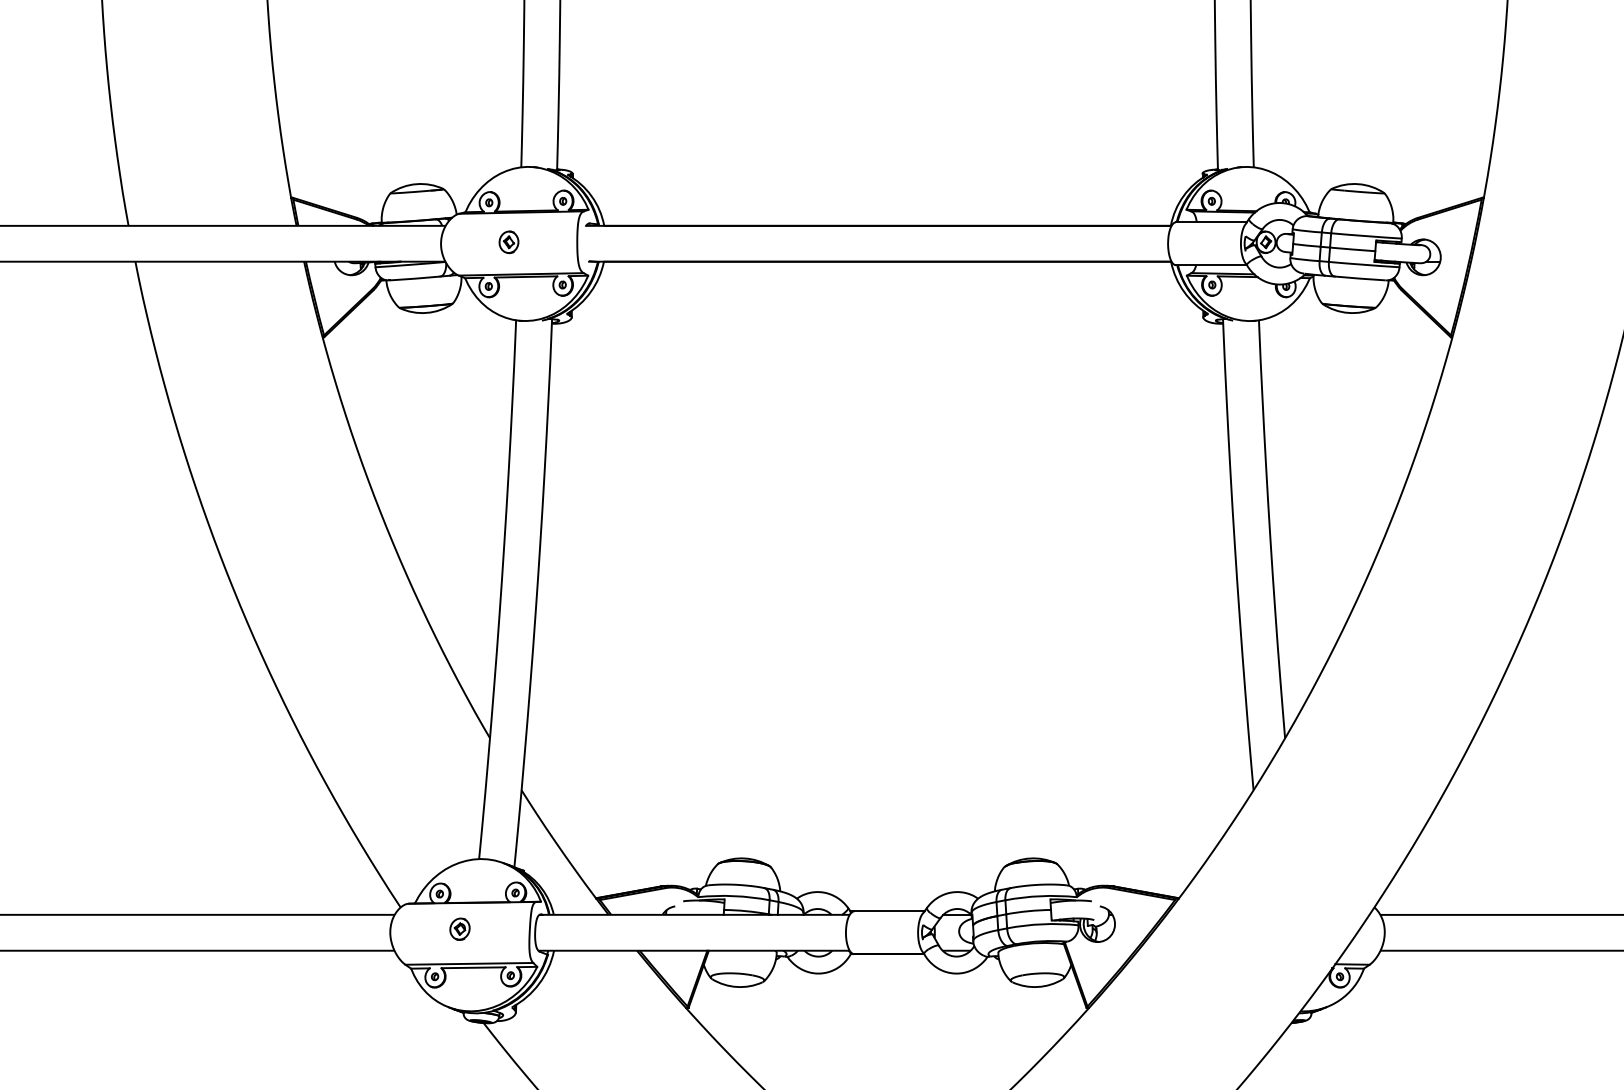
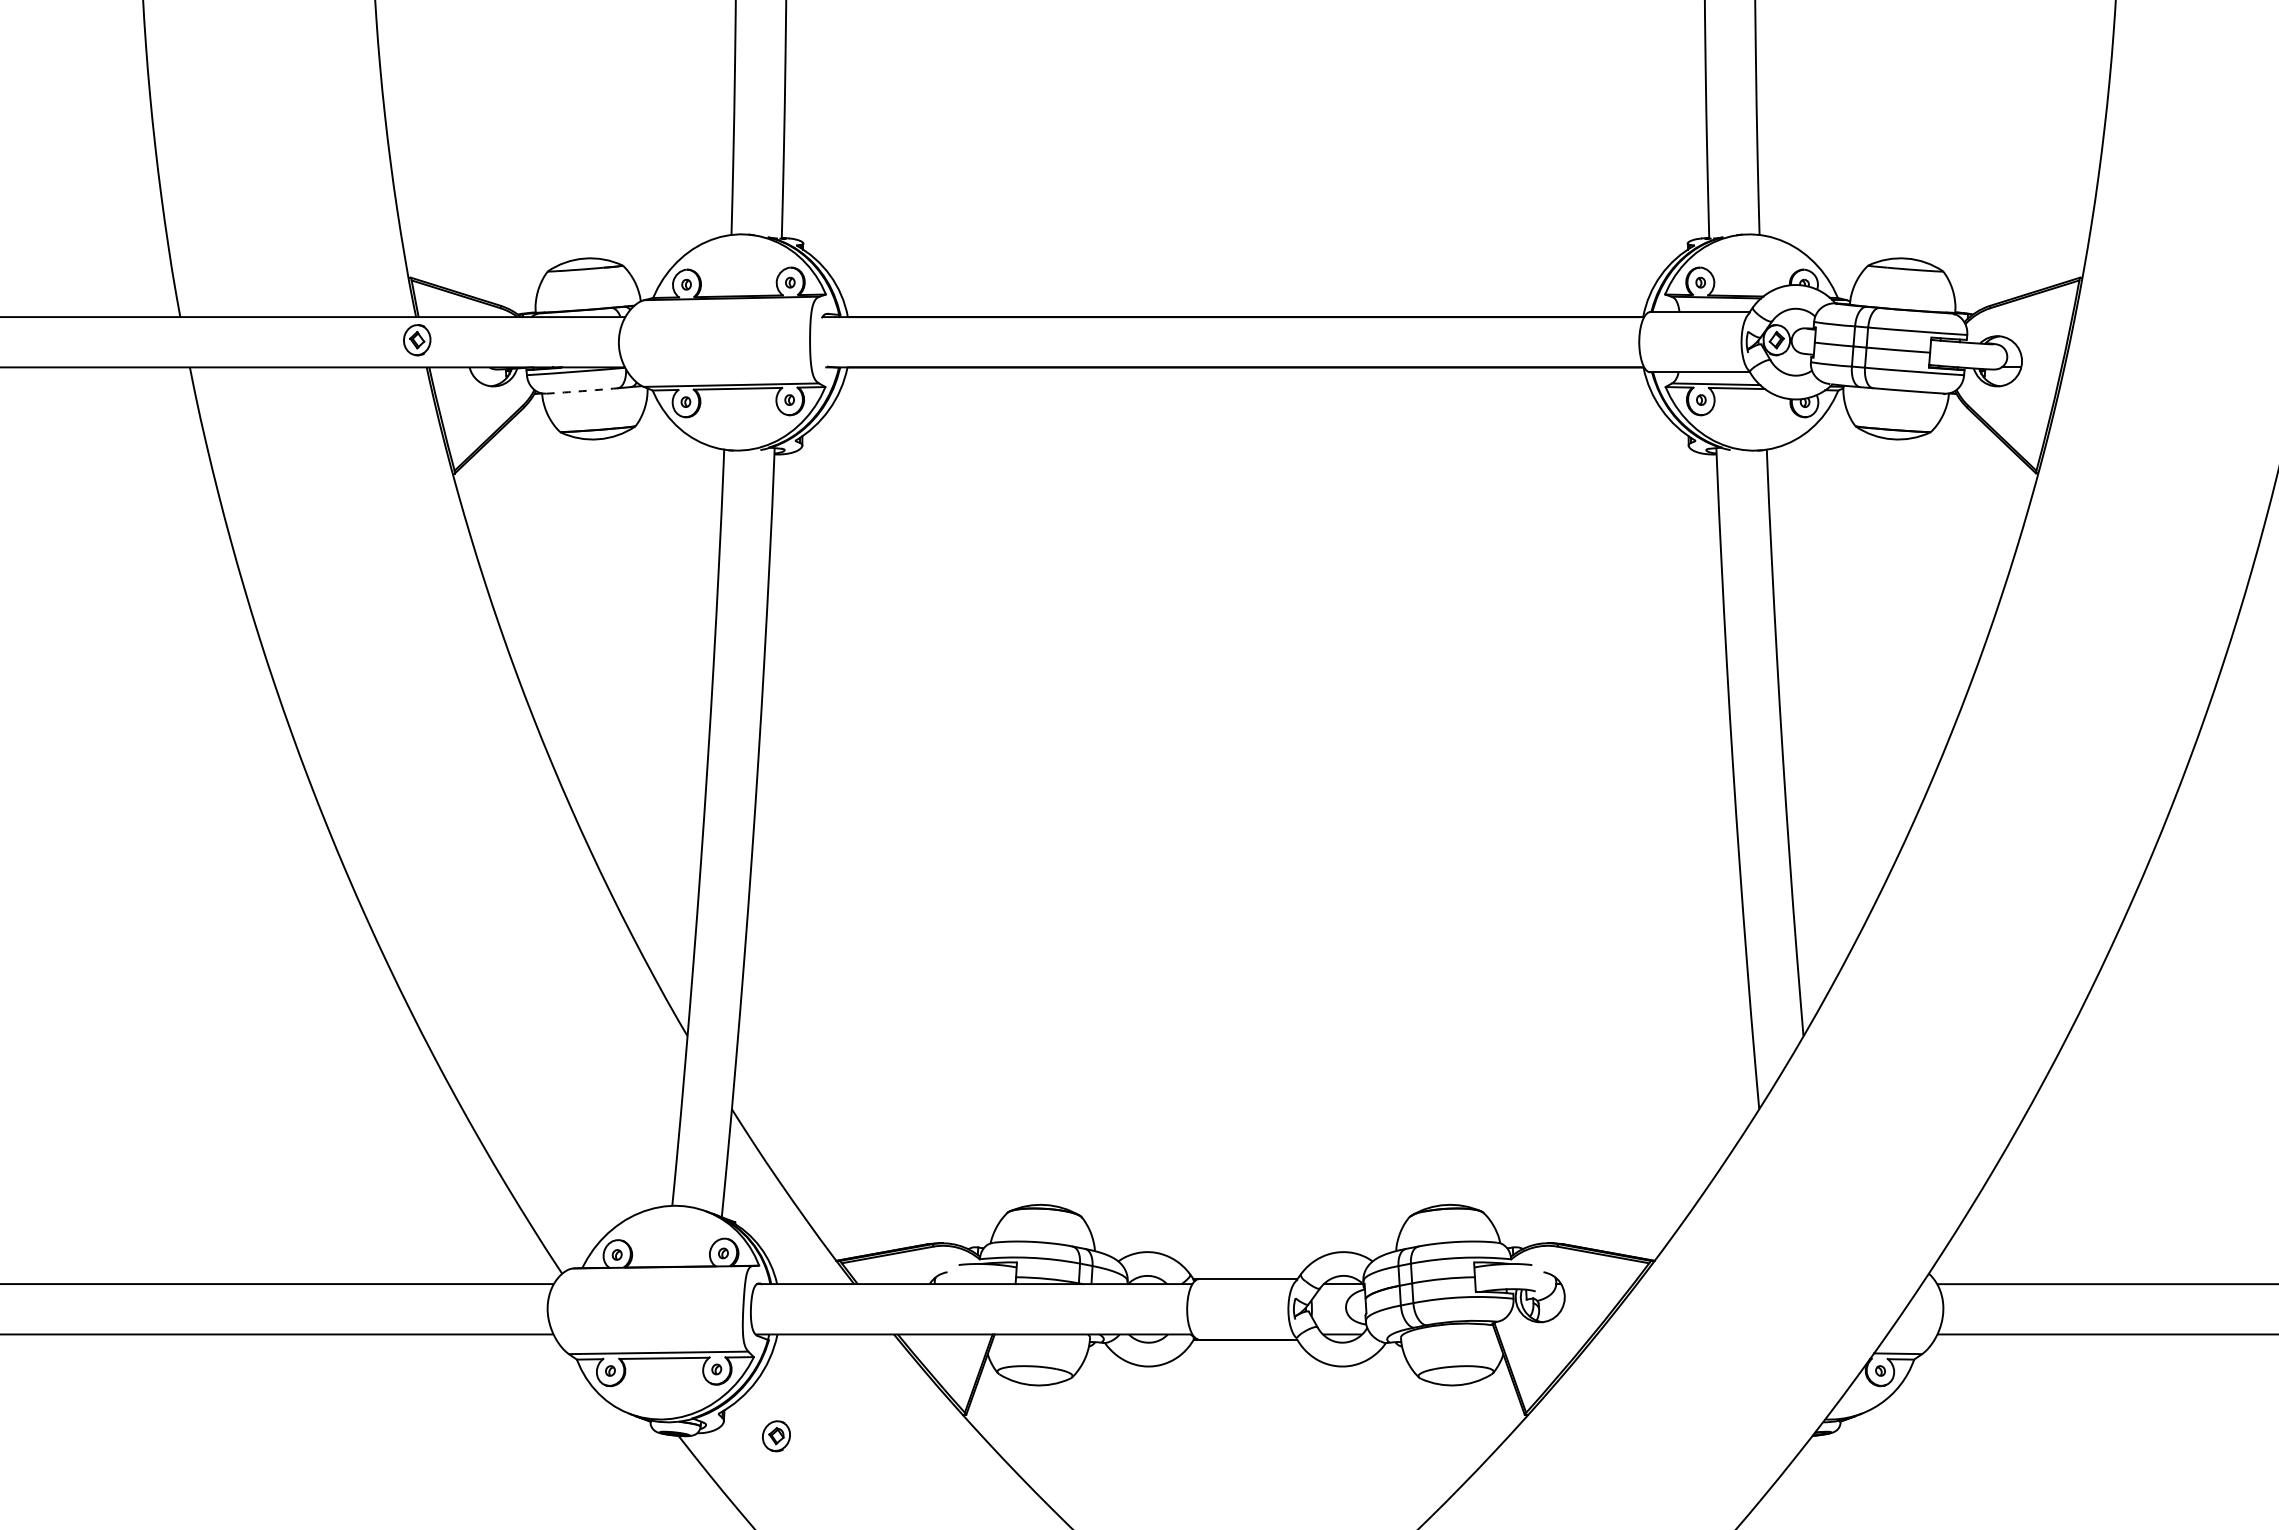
part: (509, 242) -> (417, 340), moved
arc: (415, 278) -> (582, 391), solid -> dashed
part: (460, 929) -> (776, 1436), moved

